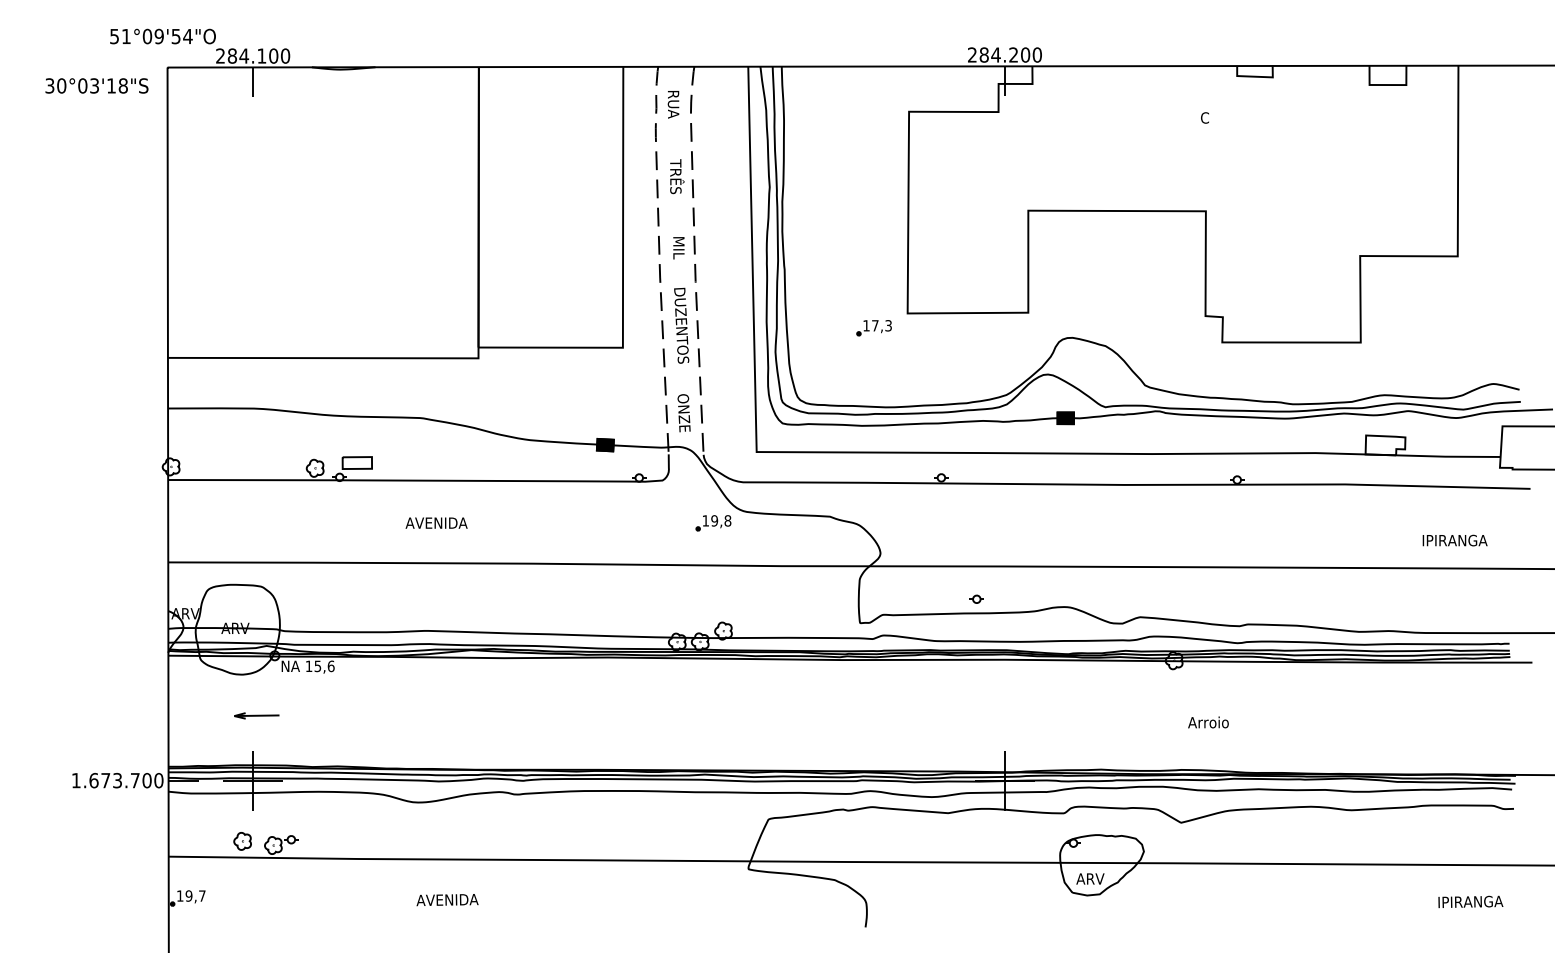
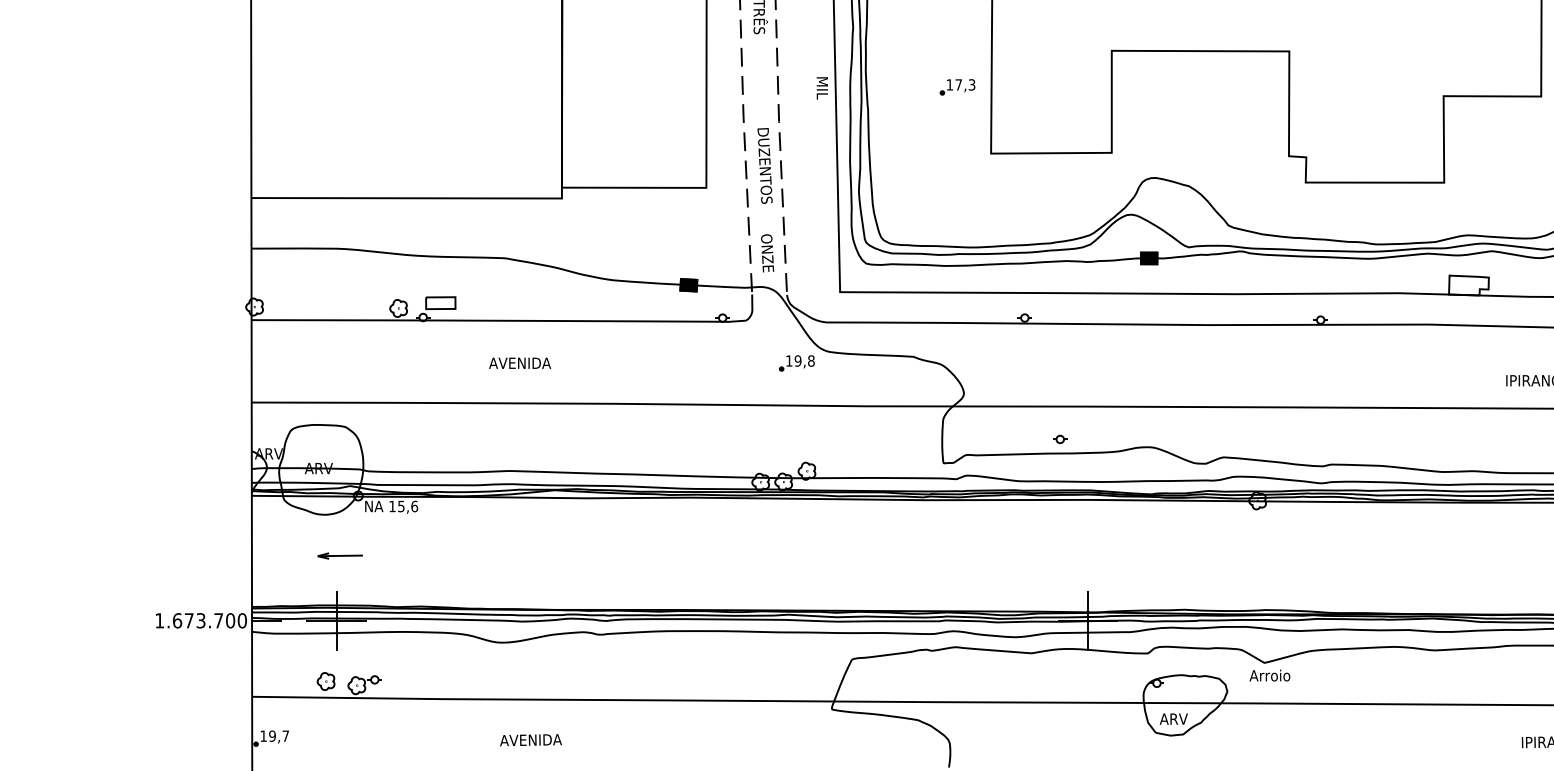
text: (678, 248) -> (821, 88), moved
part: (873, 328) -> (956, 87), moved
text: (1208, 722) -> (1269, 675), moved

